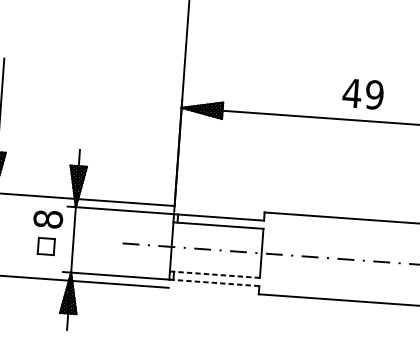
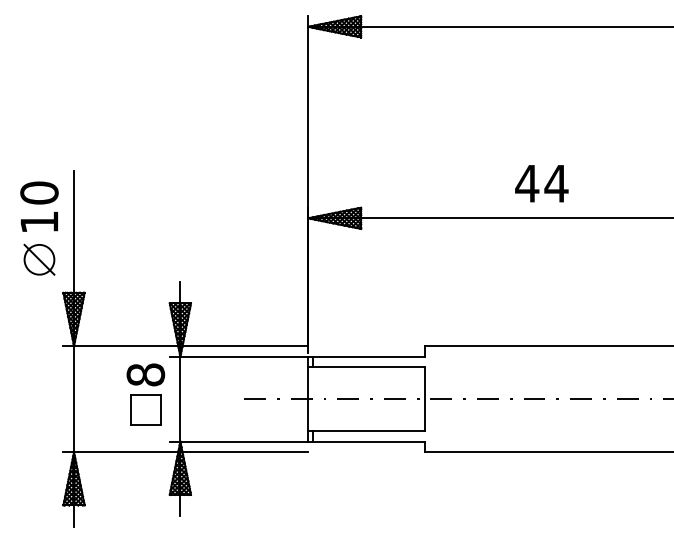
text: (374, 94) -> (556, 183), 49 -> 44
part: (46, 245) -> (145, 409), size x1.43
line: (214, 275) -> (366, 431), dashed -> solid
line: (215, 282) -> (367, 441), dashed -> solid

